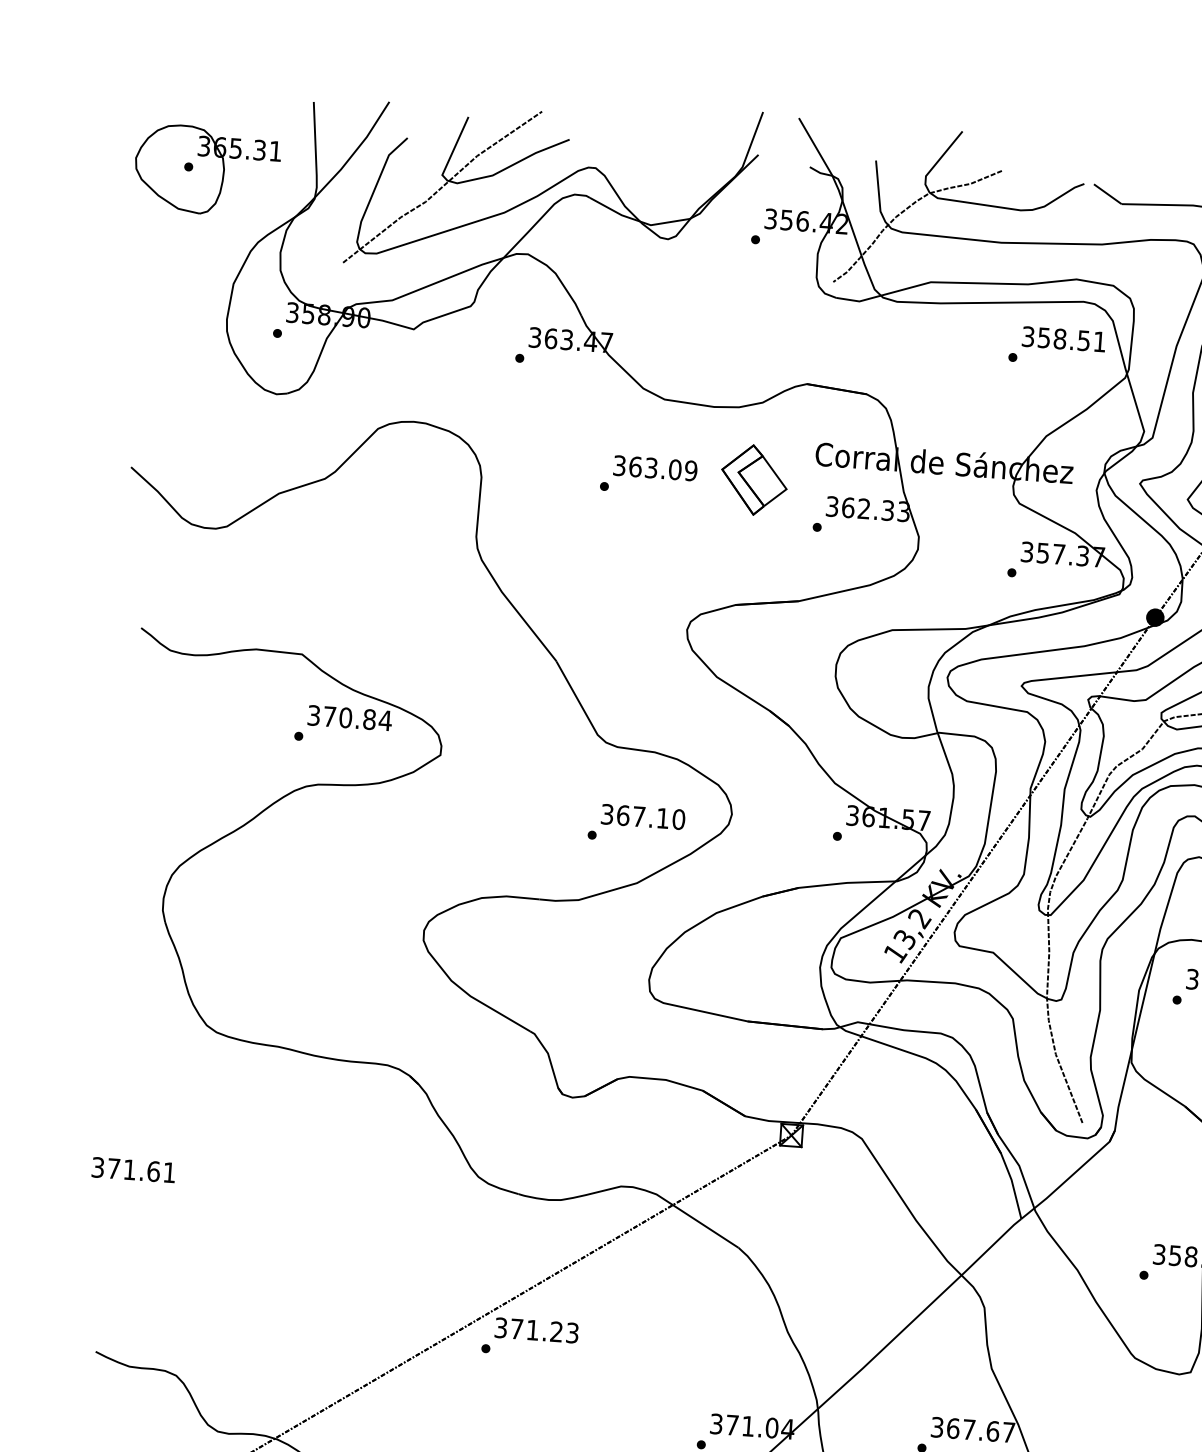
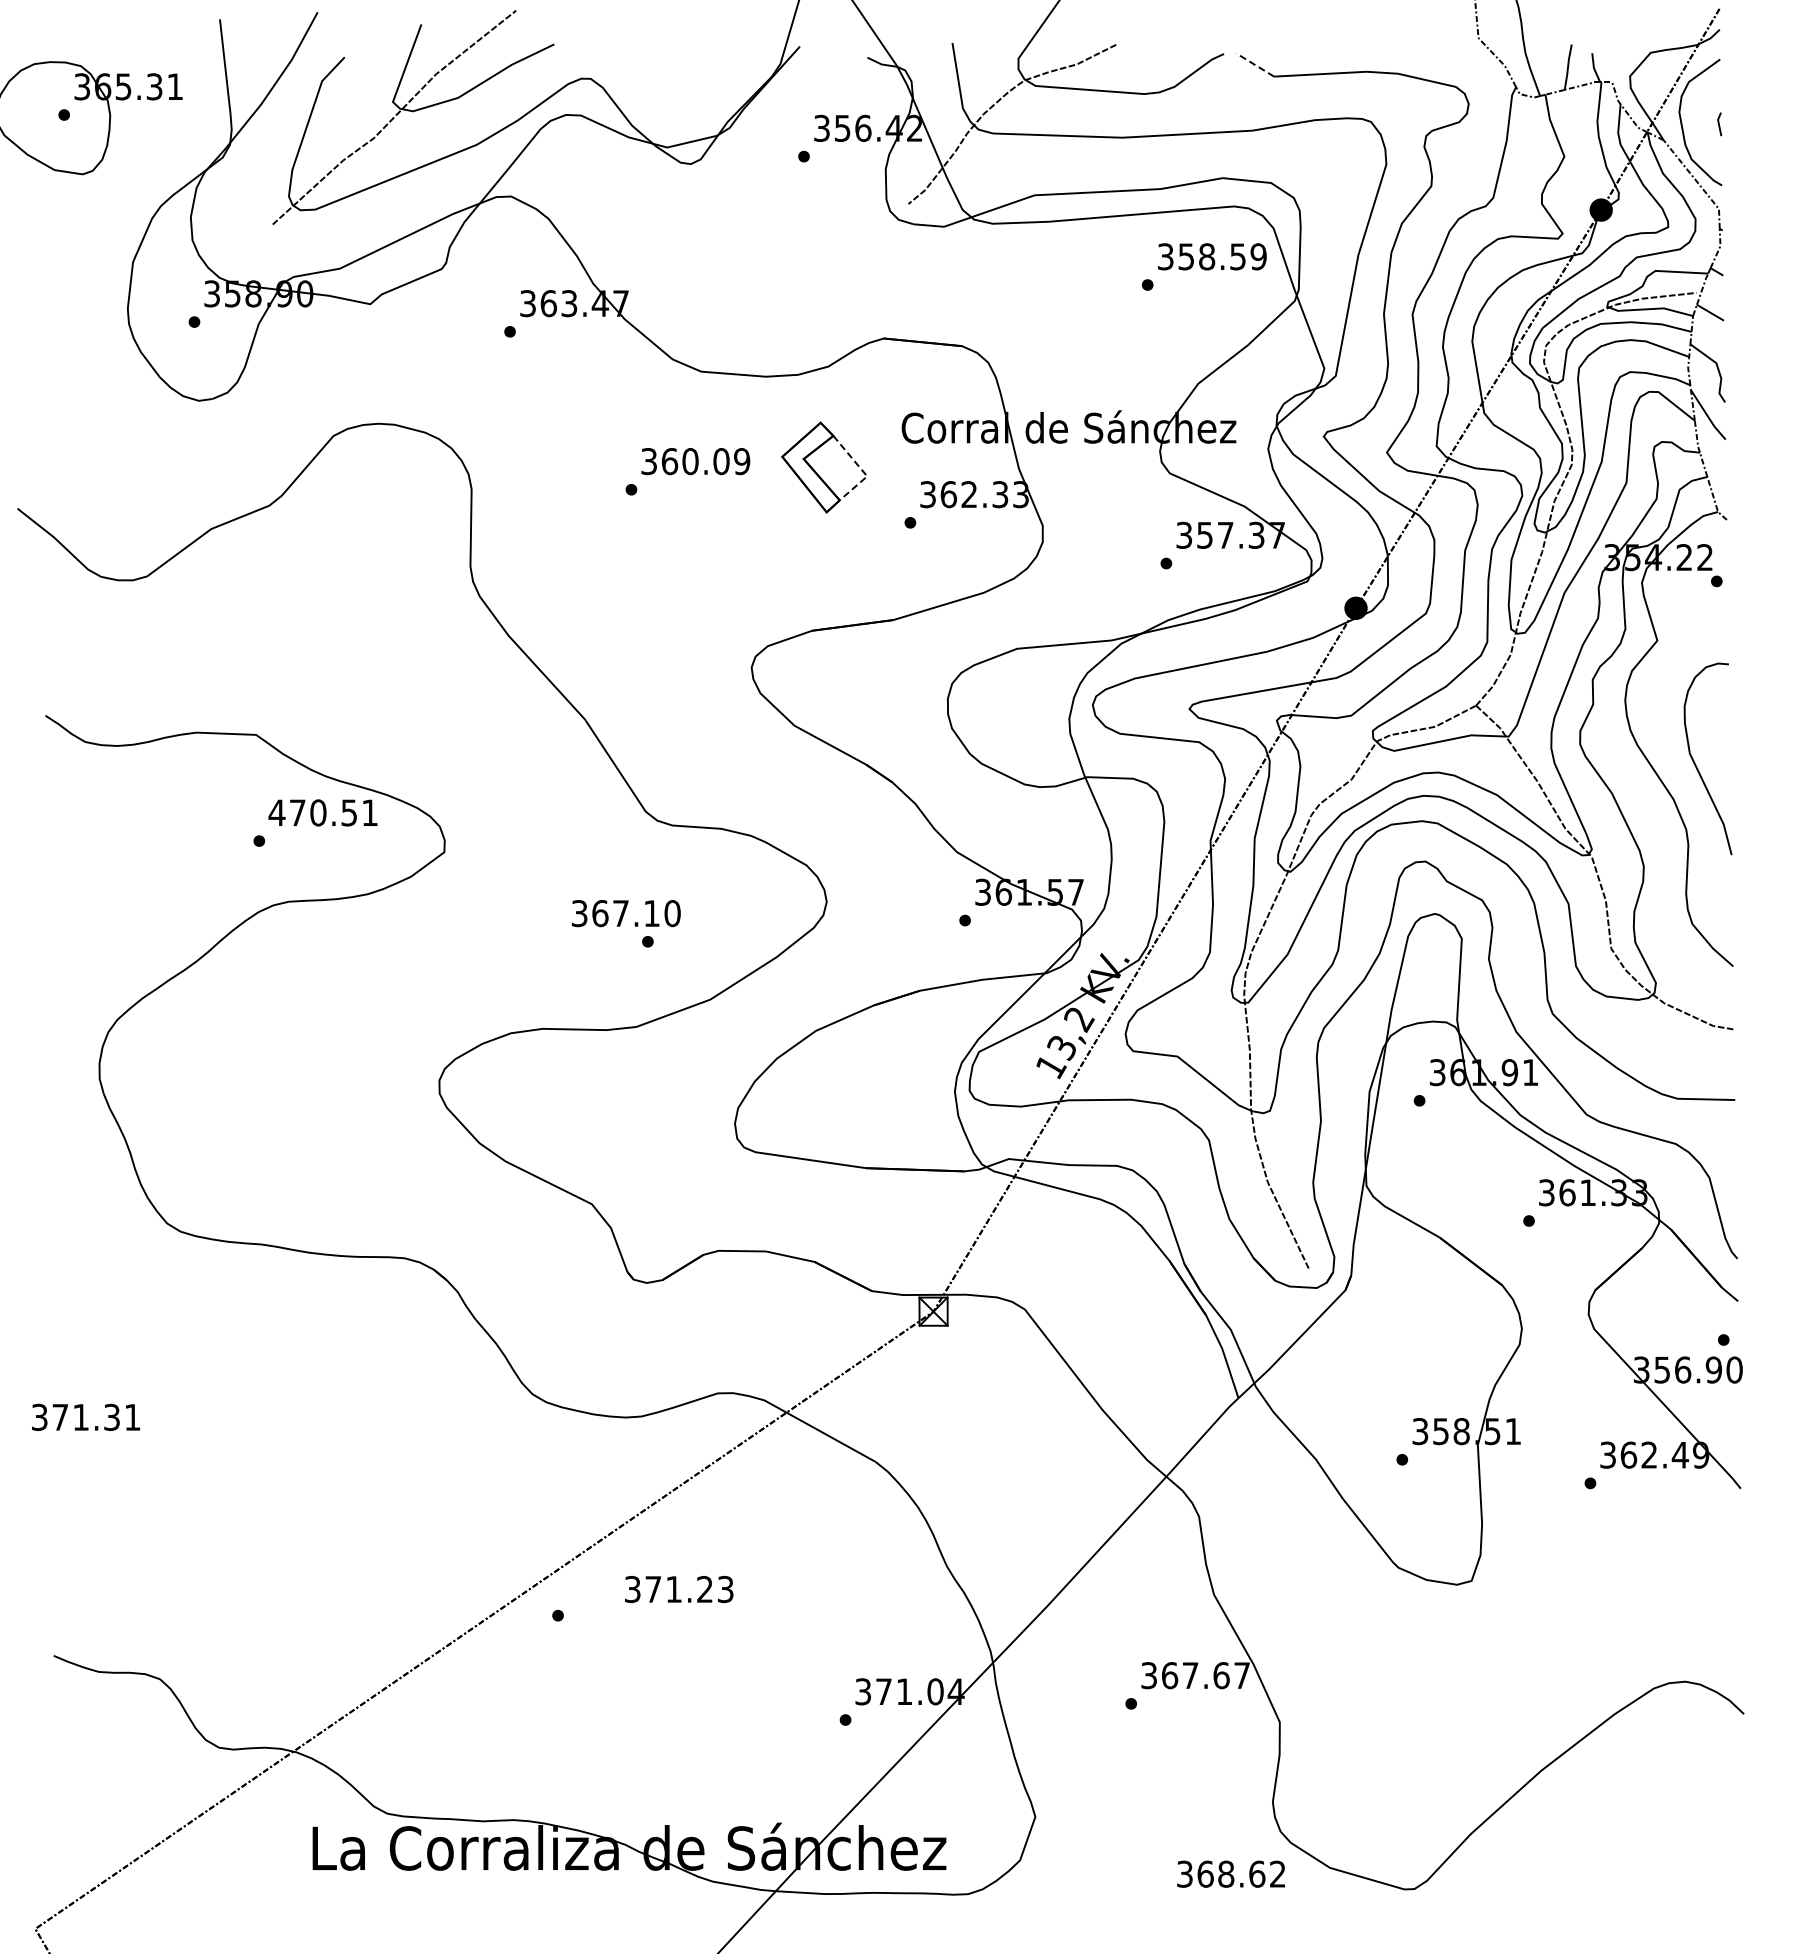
line: (1107, 193) -> (1254, 64), solid -> dashed
text: (1099, 341) -> (1258, 256), 358.51 -> 358.59
text: (651, 468) -> (690, 461), 363.09 -> 360.09
line: (783, 485) -> (862, 471), solid -> dashed
text: (349, 717) -> (323, 812), 370.84 -> 470.51
text: (642, 816) -> (625, 913), moved
text: (154, 1170) -> (112, 1416), 371.61 -> 371.31
text: (537, 1330) -> (679, 1589), moved

